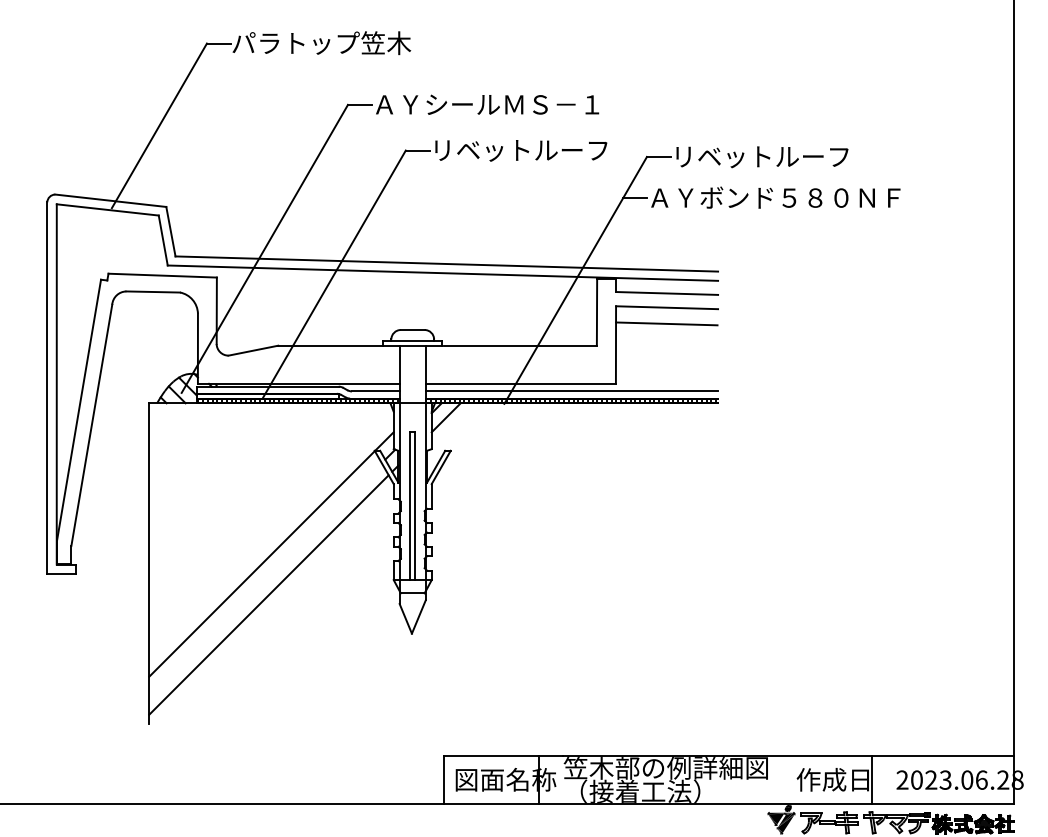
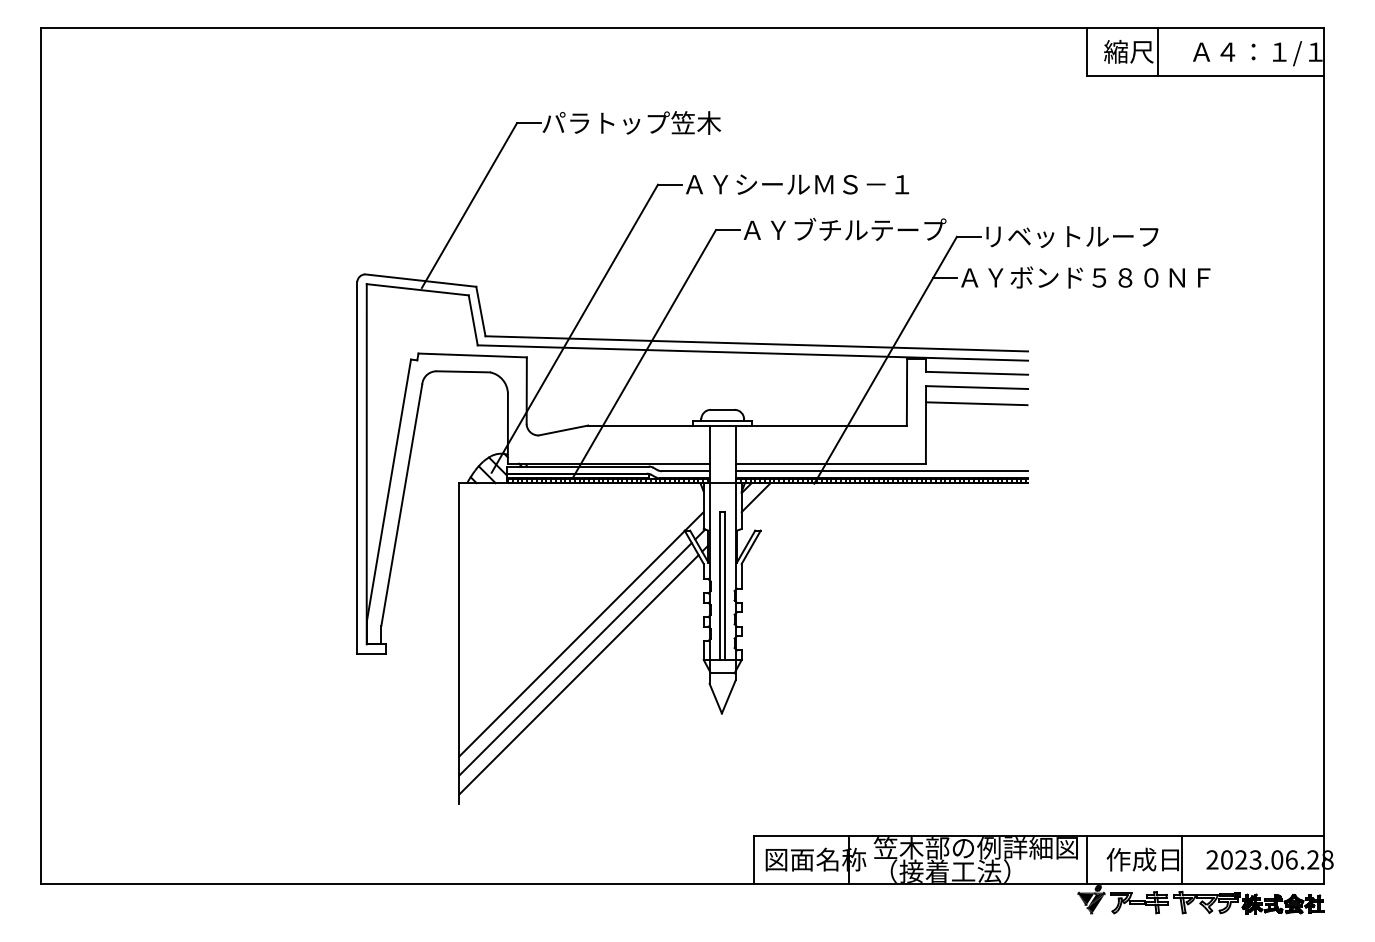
text: (534, 149) -> (844, 229), リベットルーフ -> ＡＹブチルテープ
line: (265, 579) -> (575, 659), added
line: (776, 779) -> (1086, 859), added

